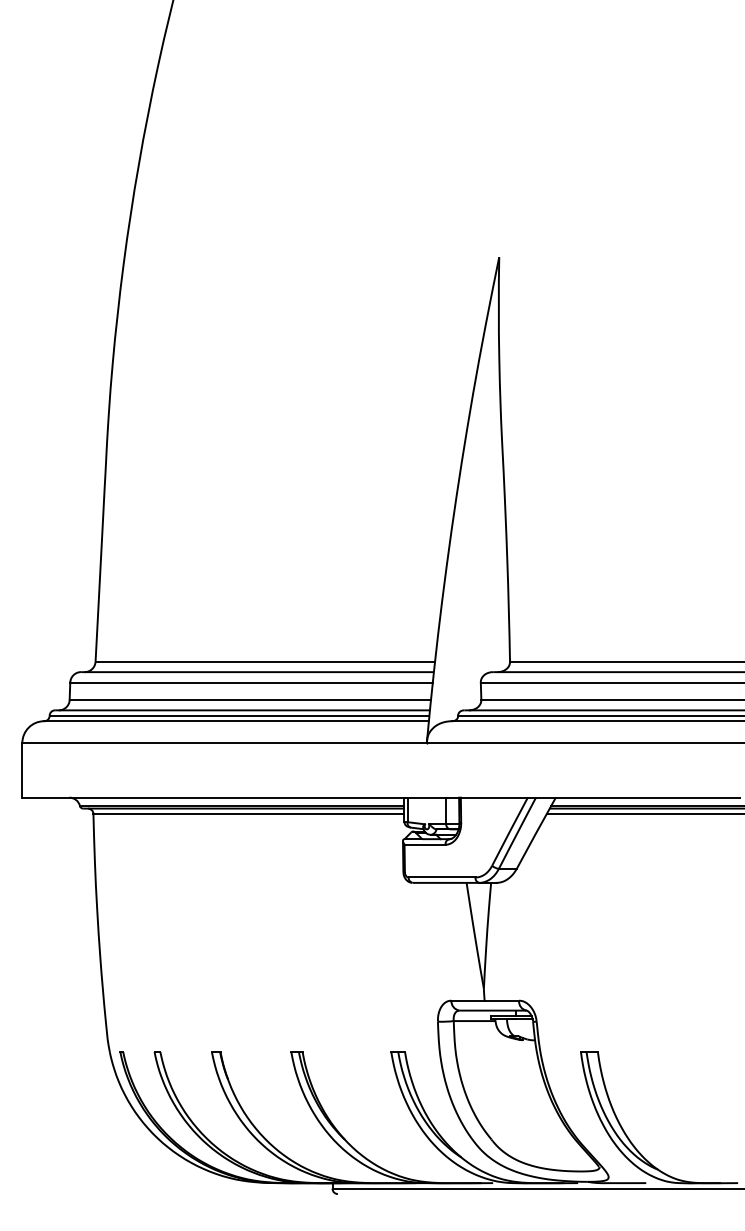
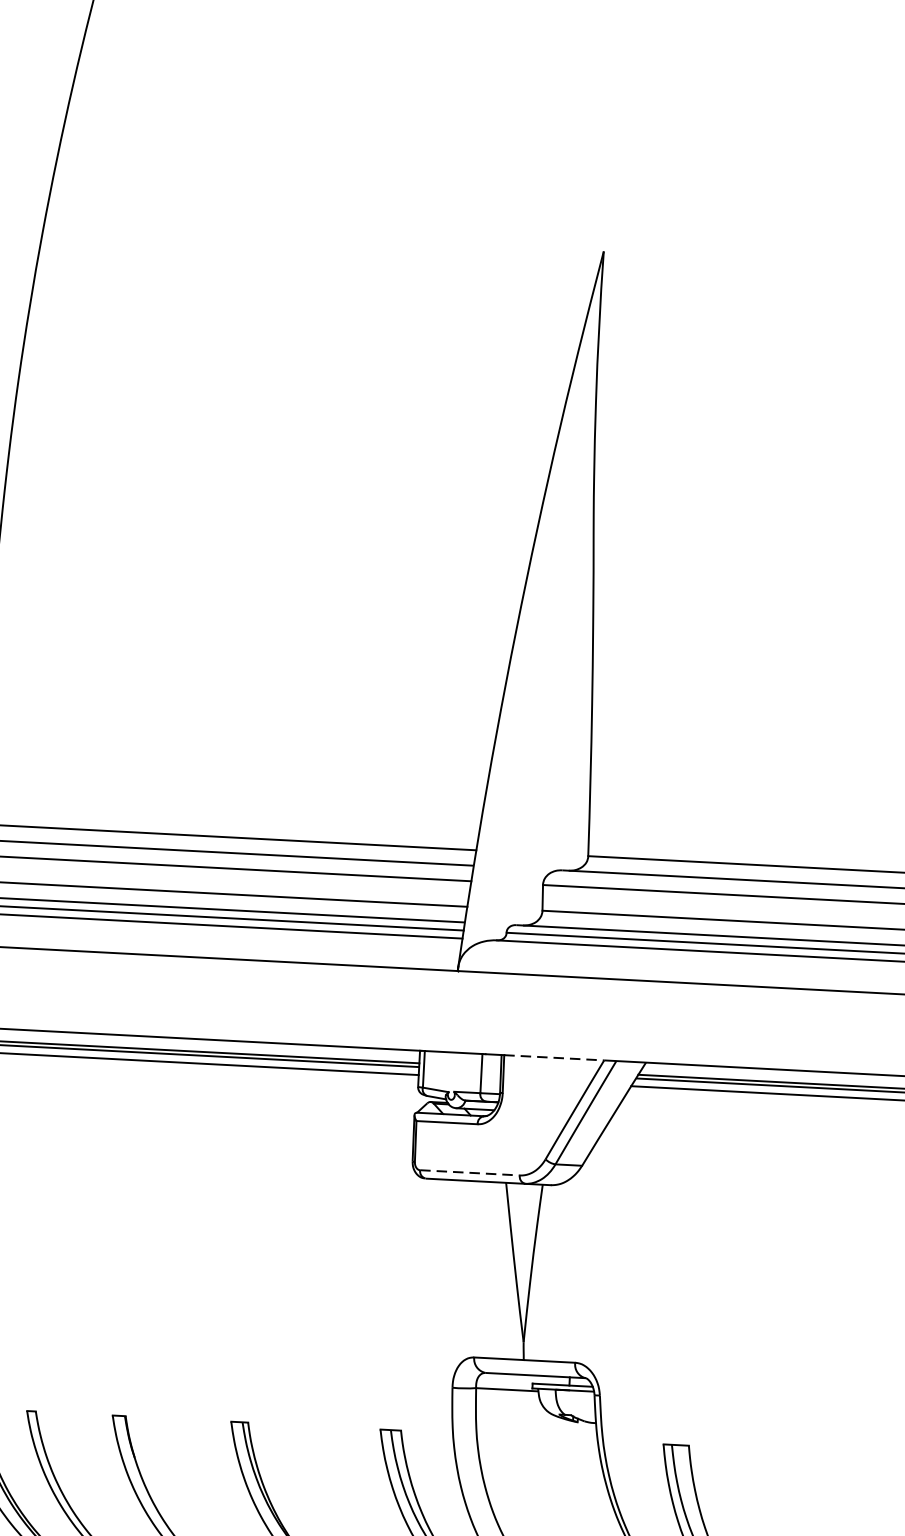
line: (494, 797) -> (554, 1057), solid -> dashed
line: (442, 877) -> (470, 1172), solid -> dashed

